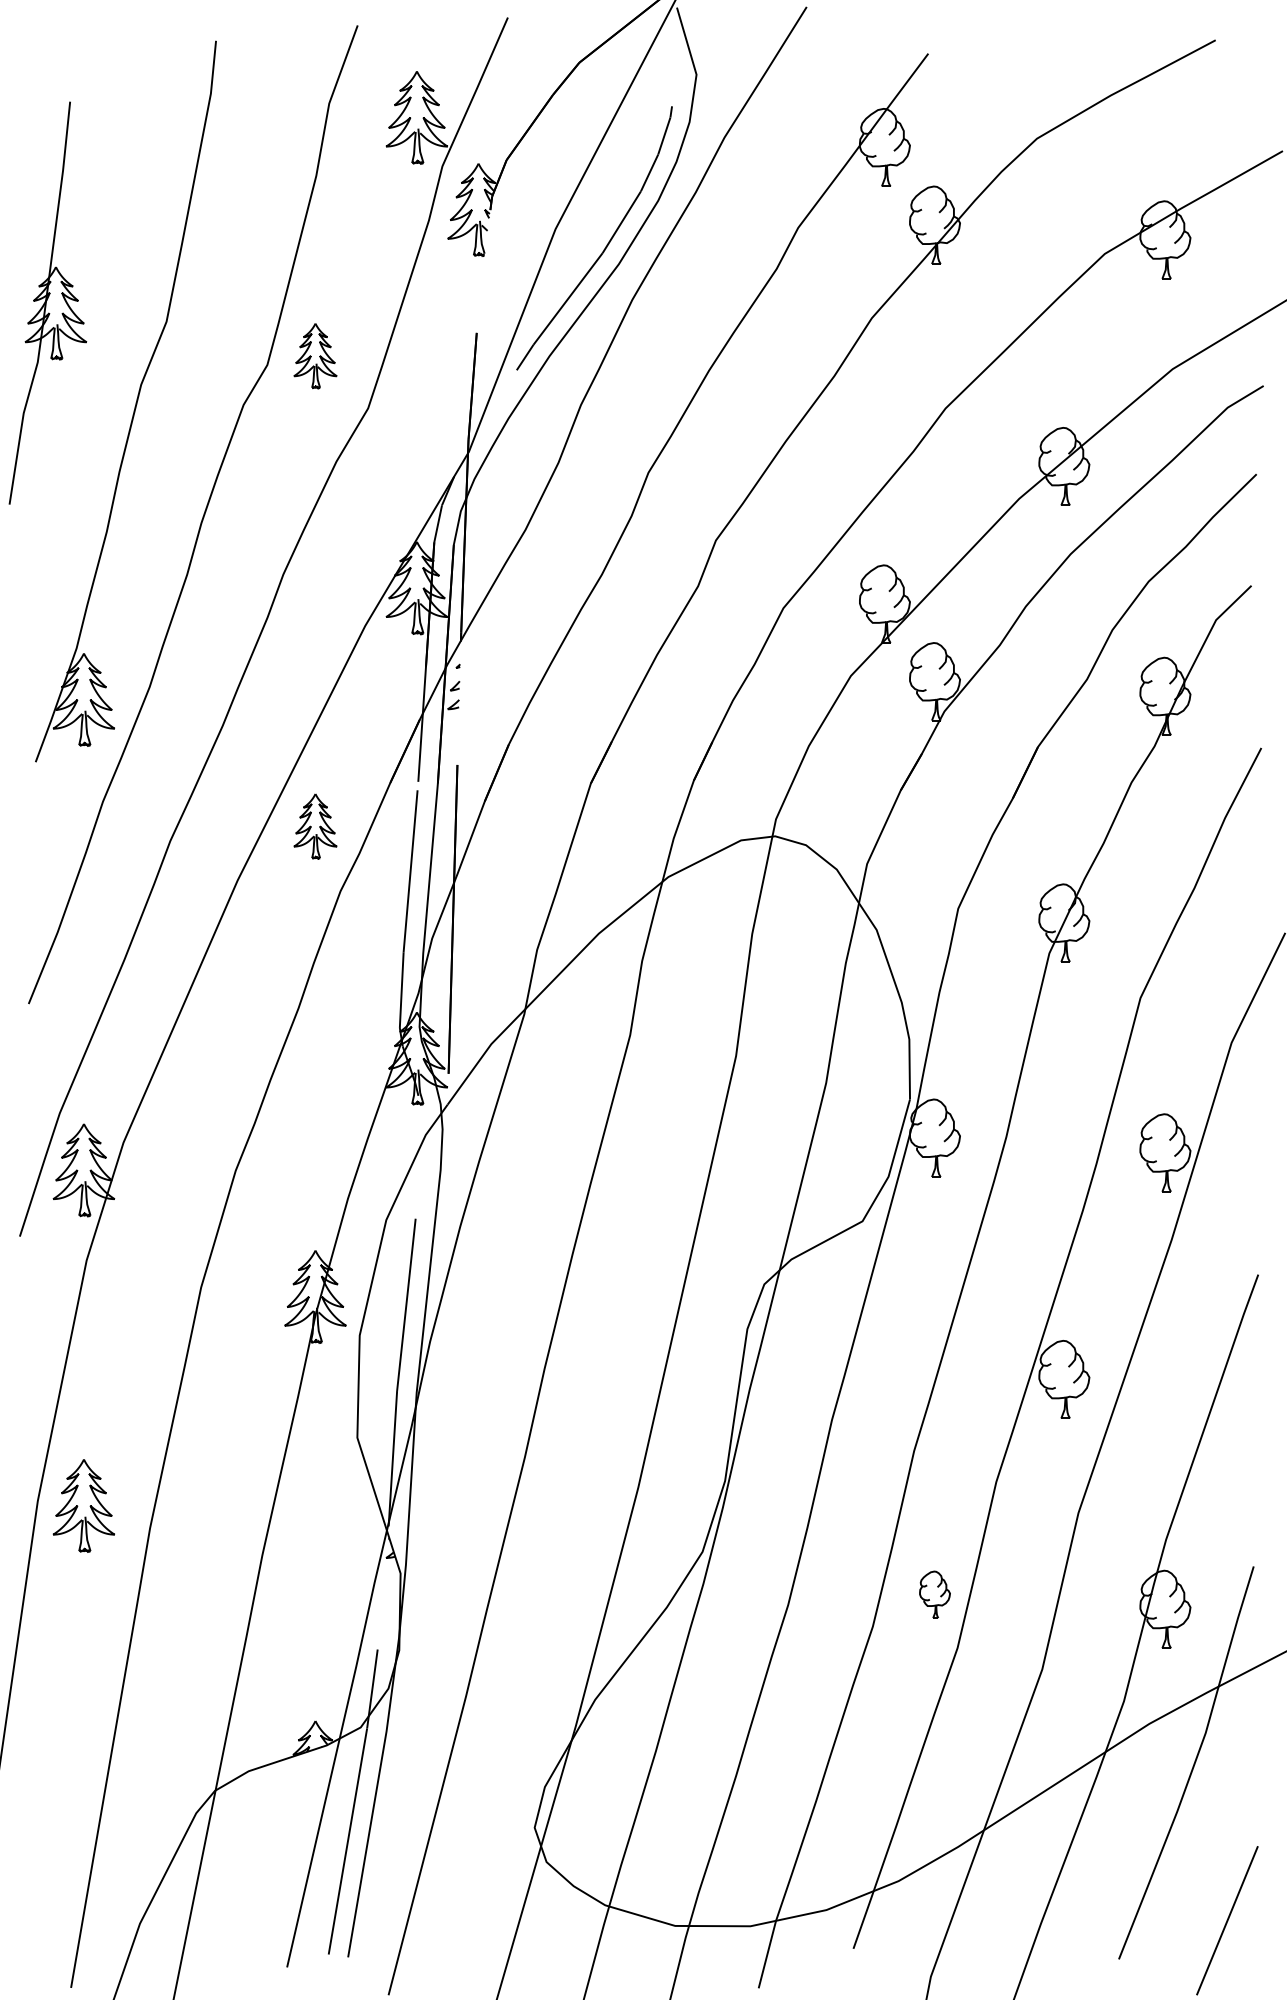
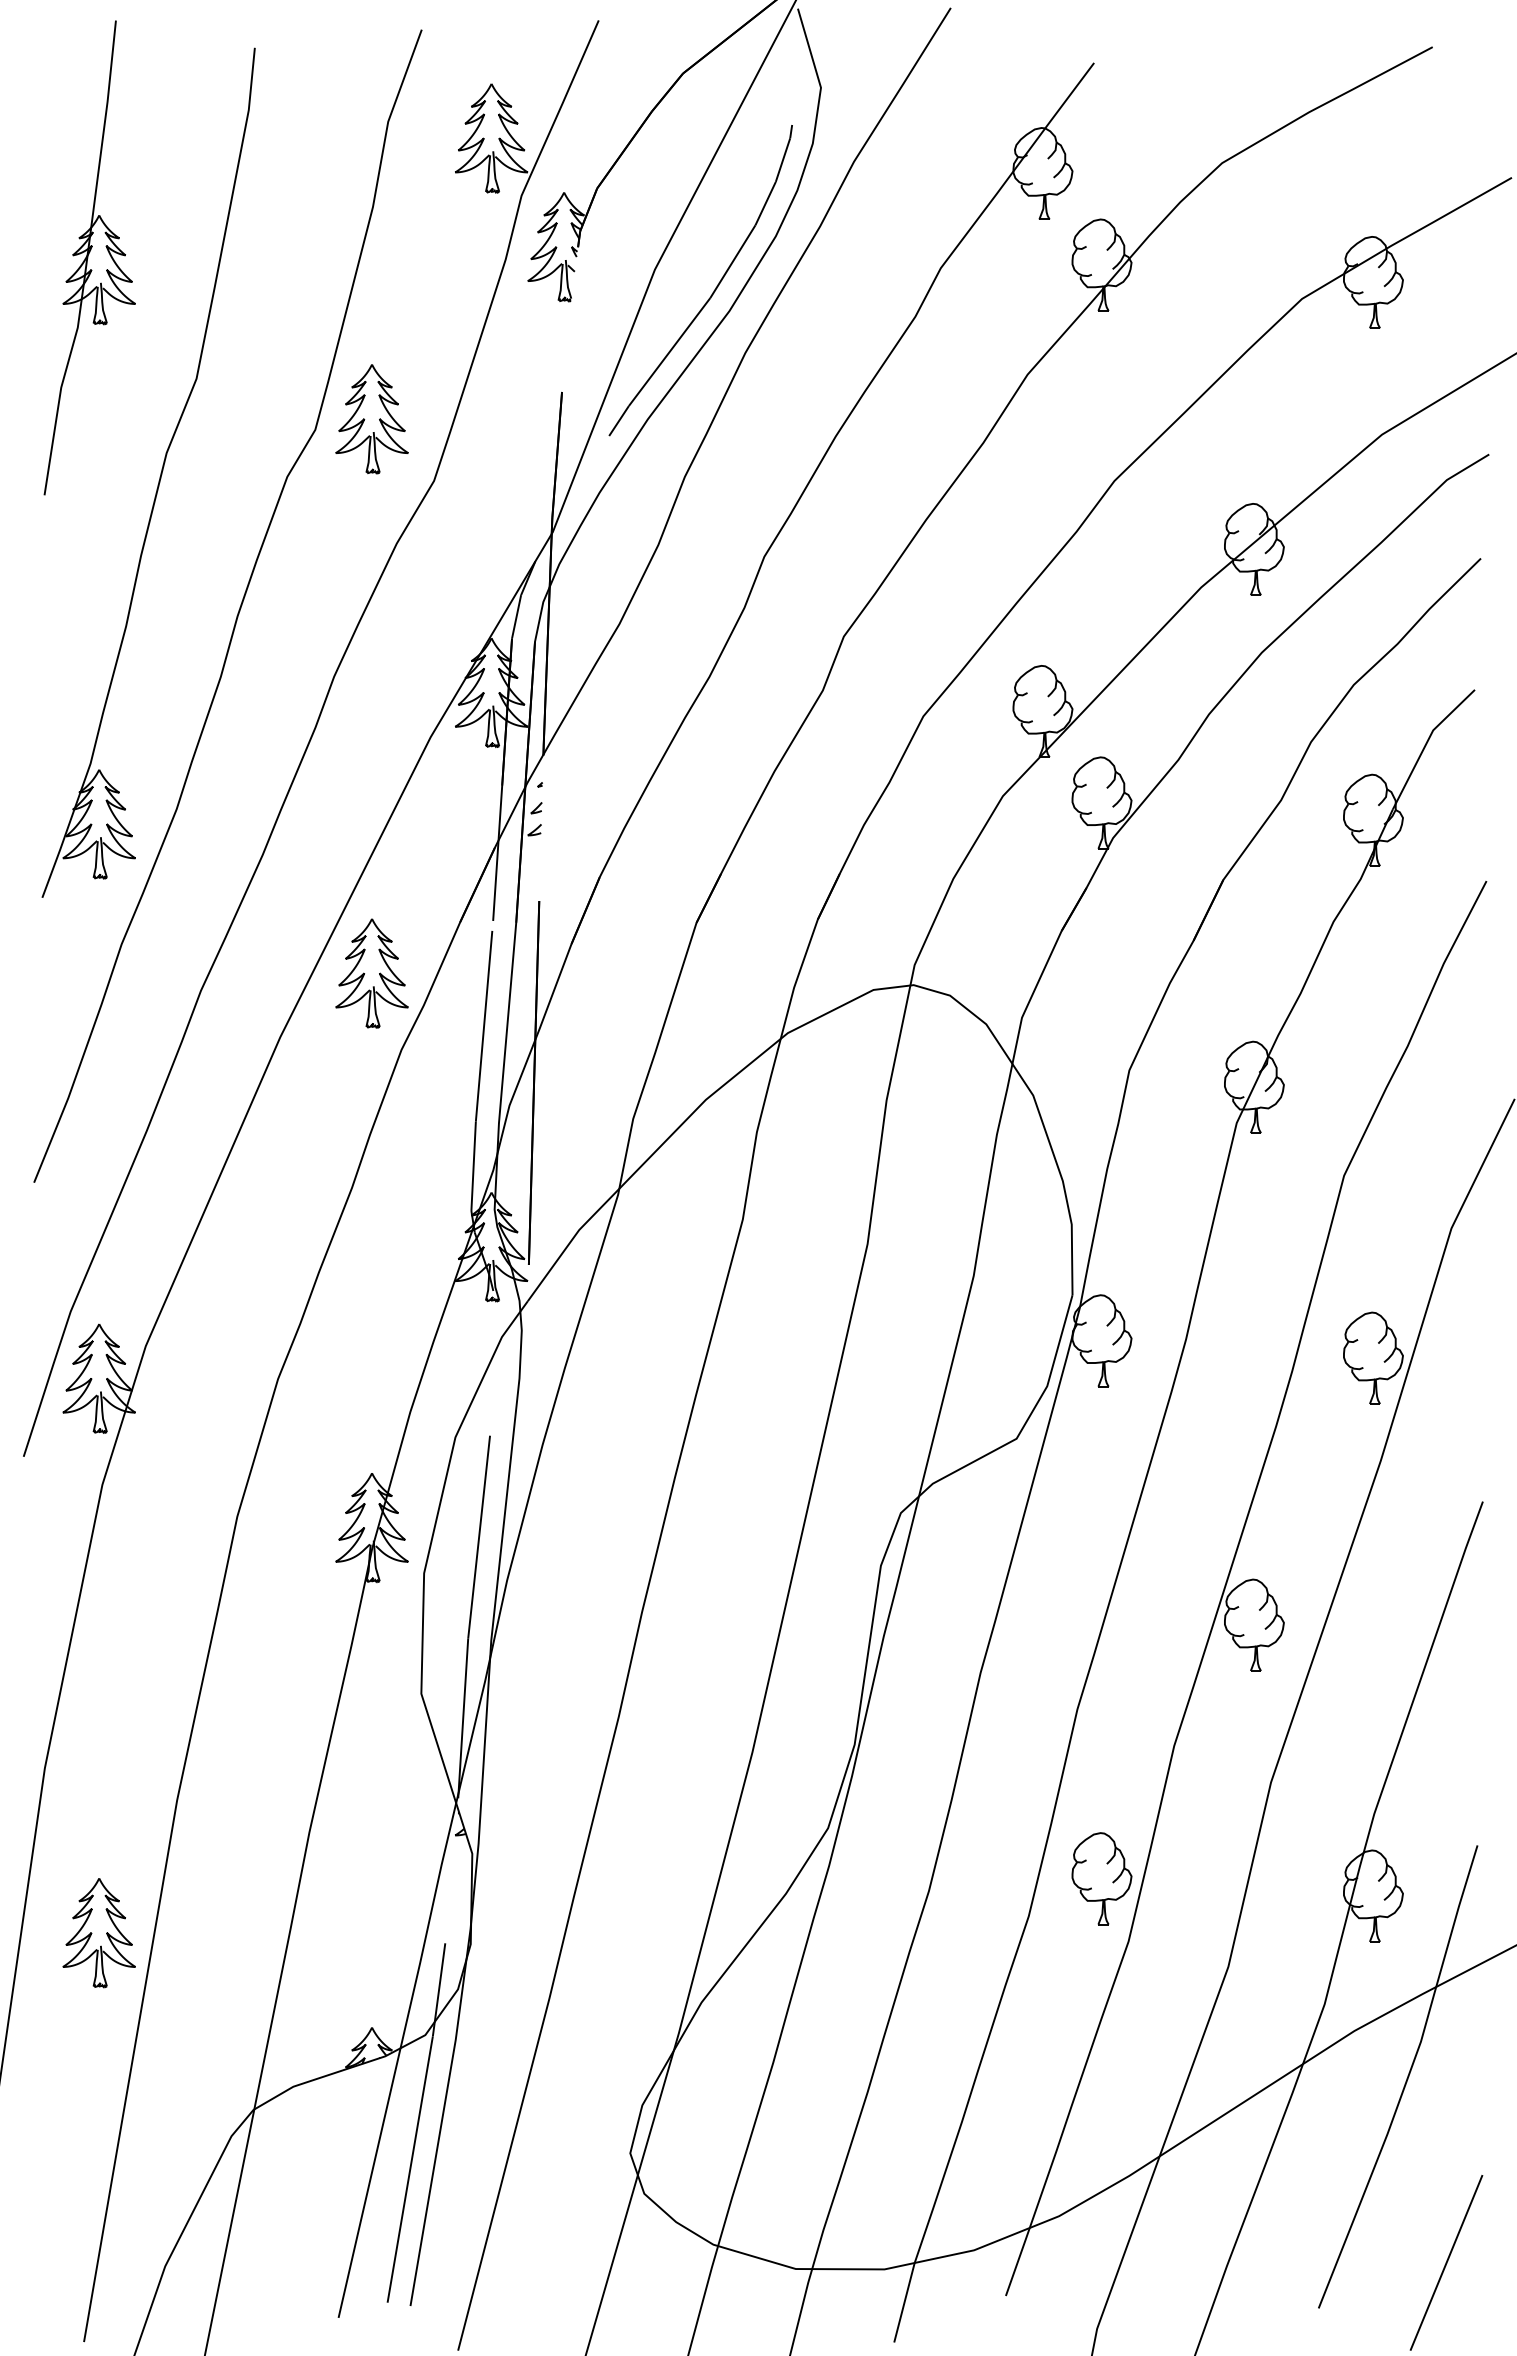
part: (47, 302) -> (89, 257), moved
part: (315, 356) -> (371, 419), size x1.43
part: (315, 826) -> (371, 973), size x1.43
part: (83, 1506) -> (98, 1933), moved
part: (934, 1594) -> (1101, 1878), size x1.67

